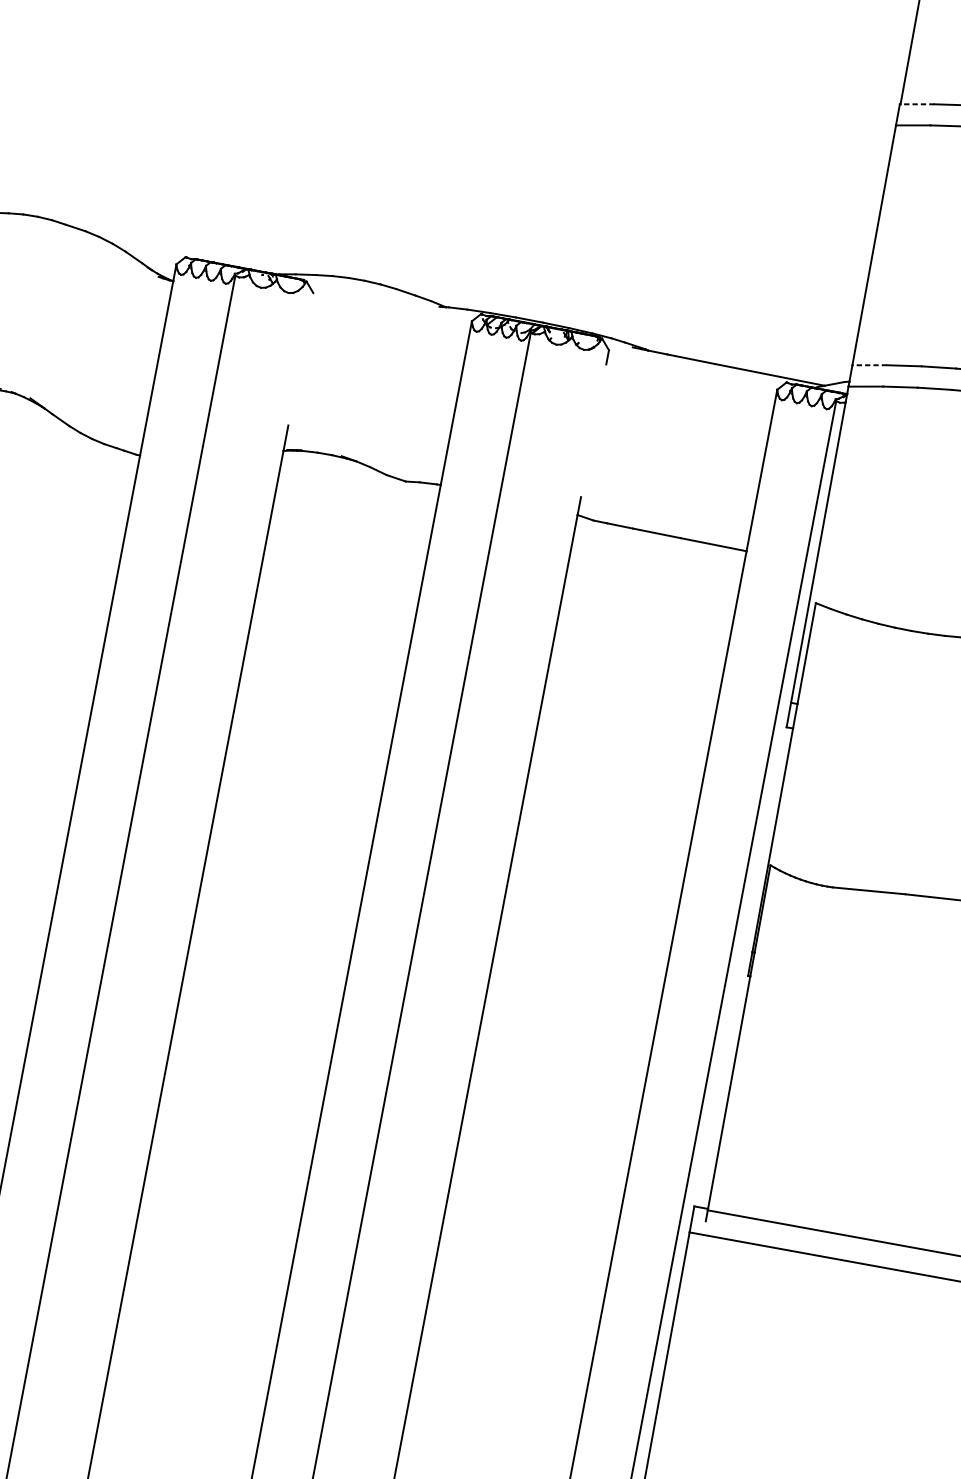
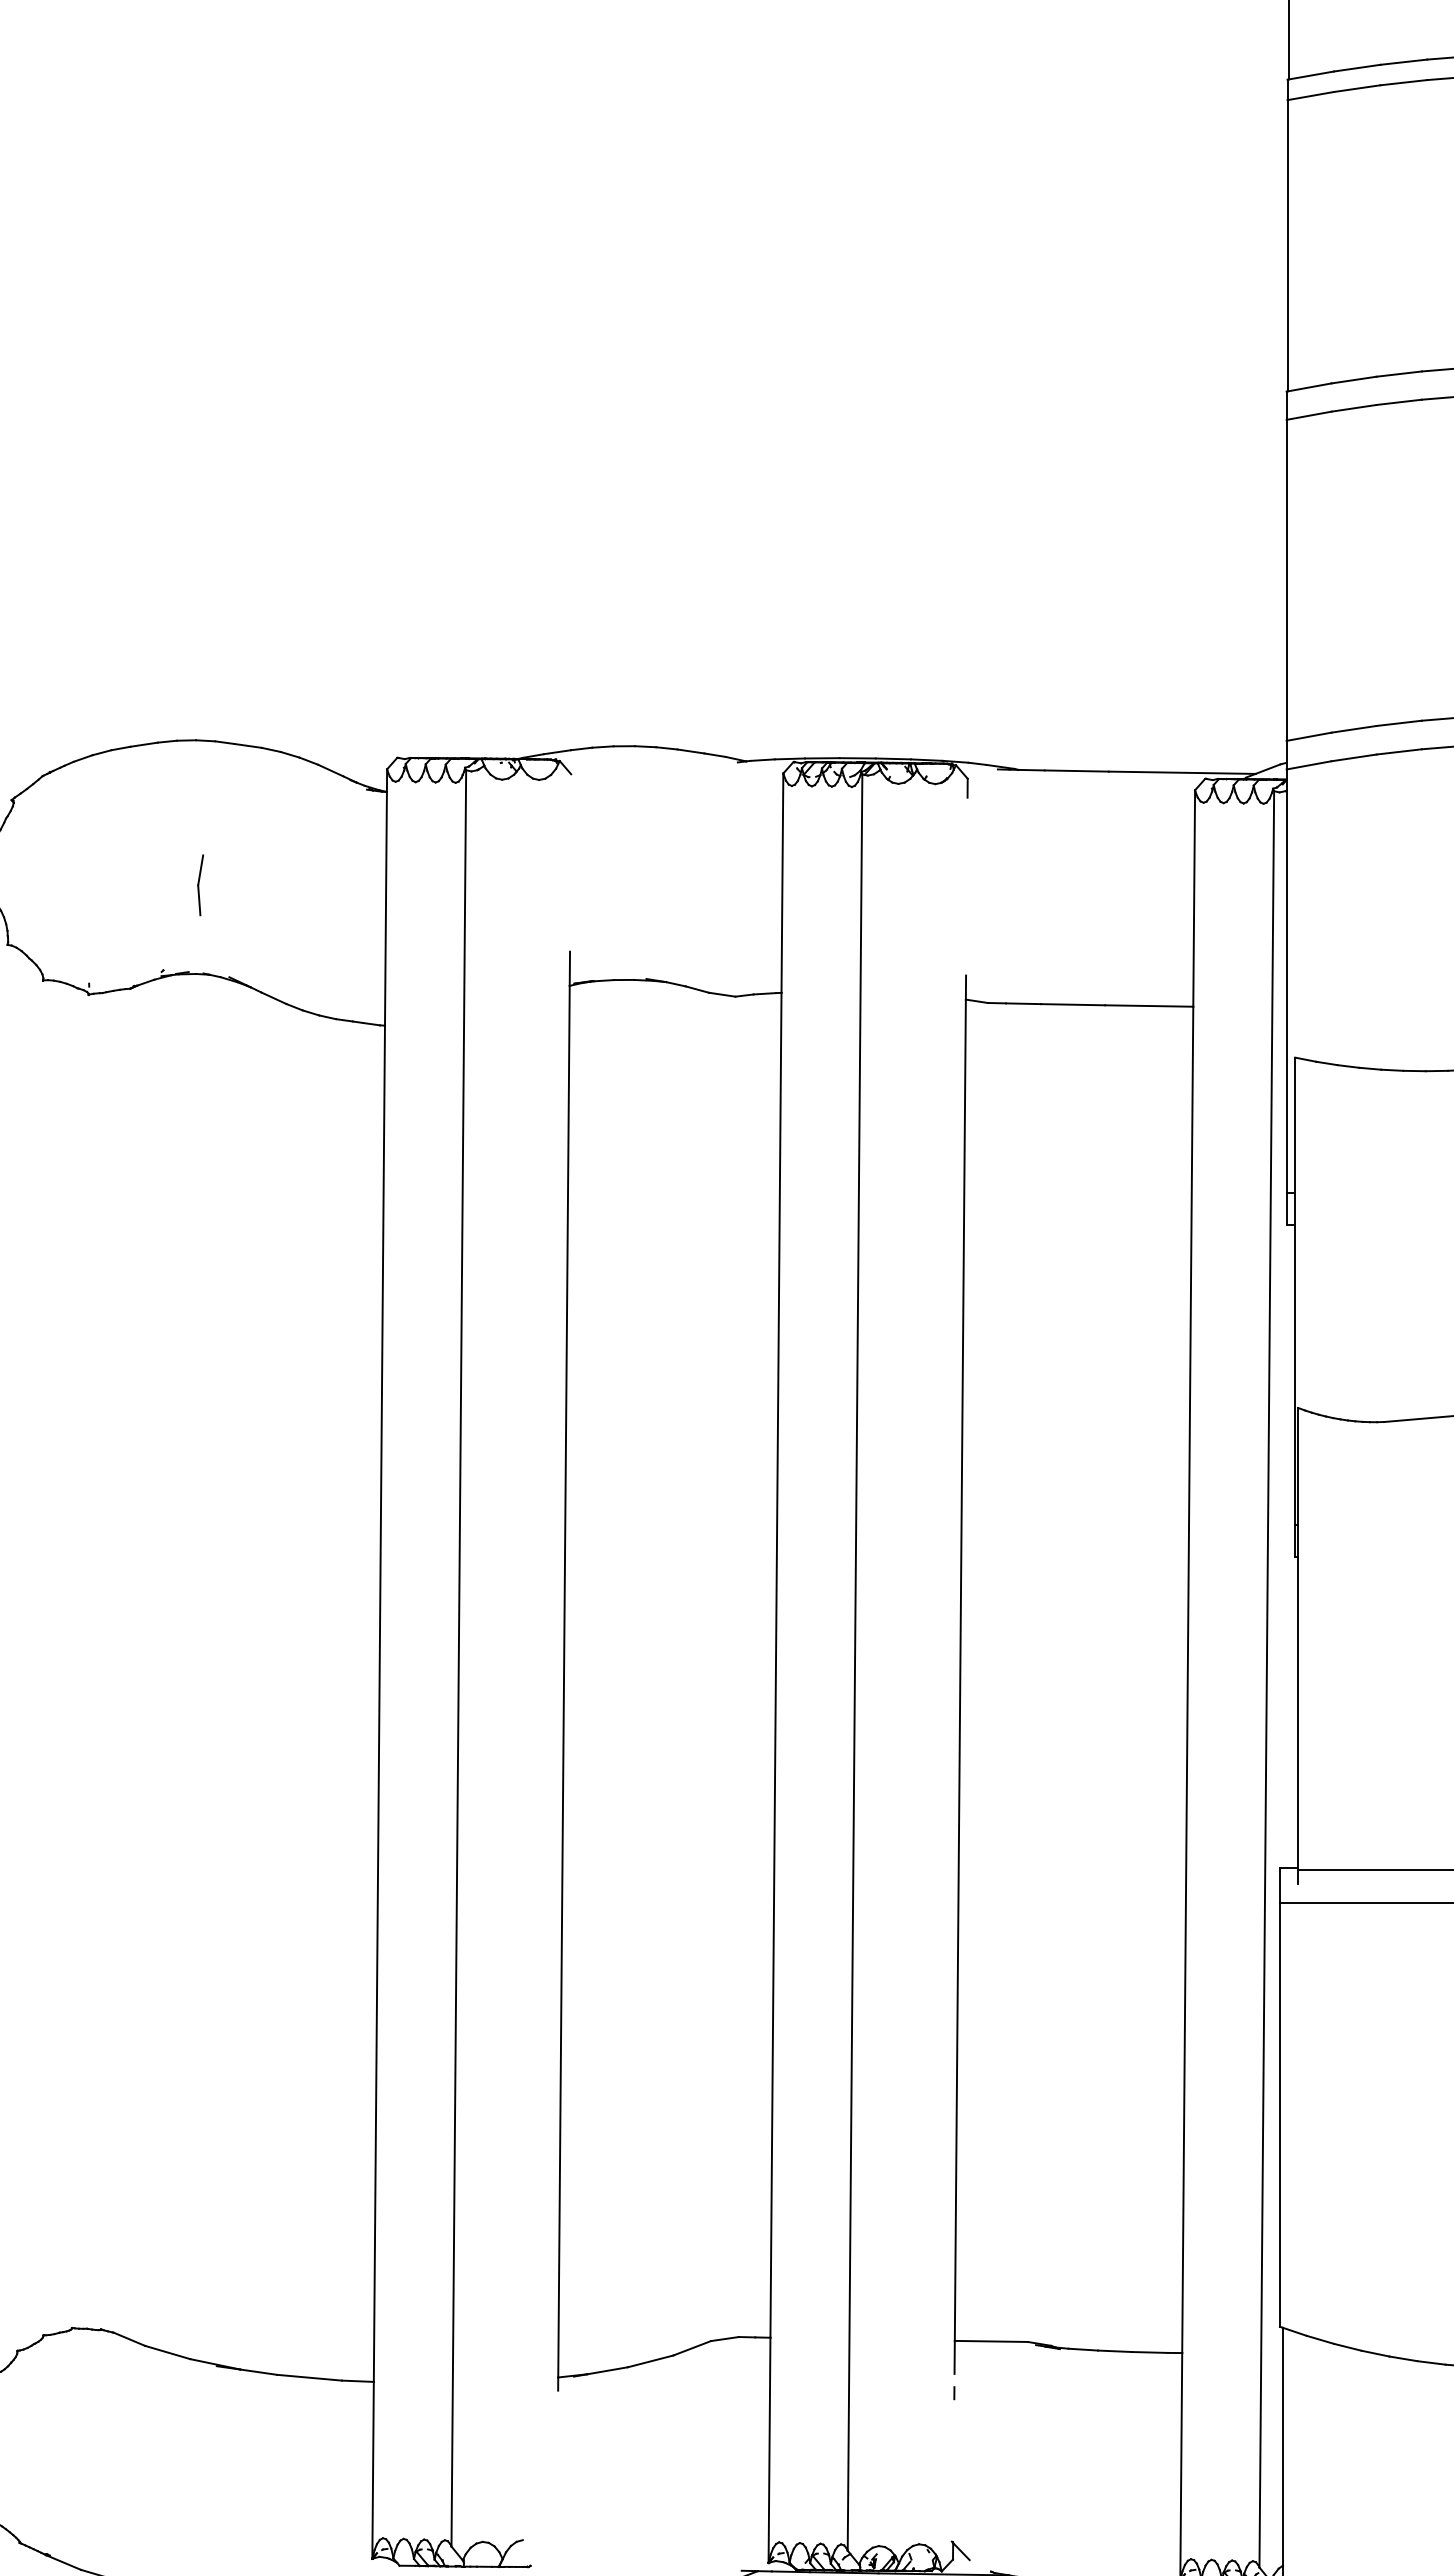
line: (917, 104) -> (1309, 387), dashed -> solid
part: (21, 325) -> (200, 885), added
line: (870, 365) -> (1309, 736), dashed -> solid

